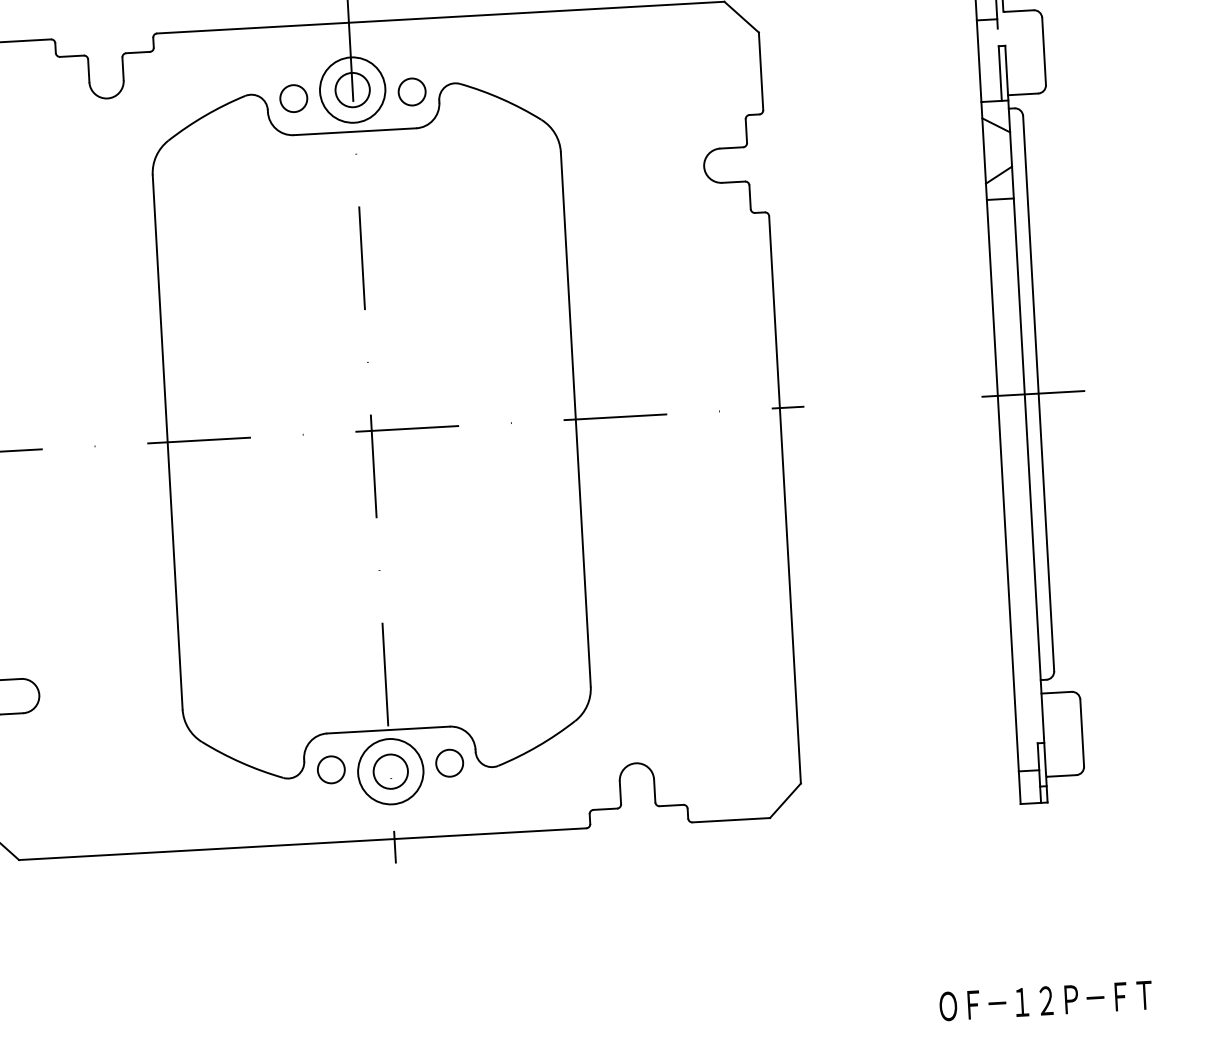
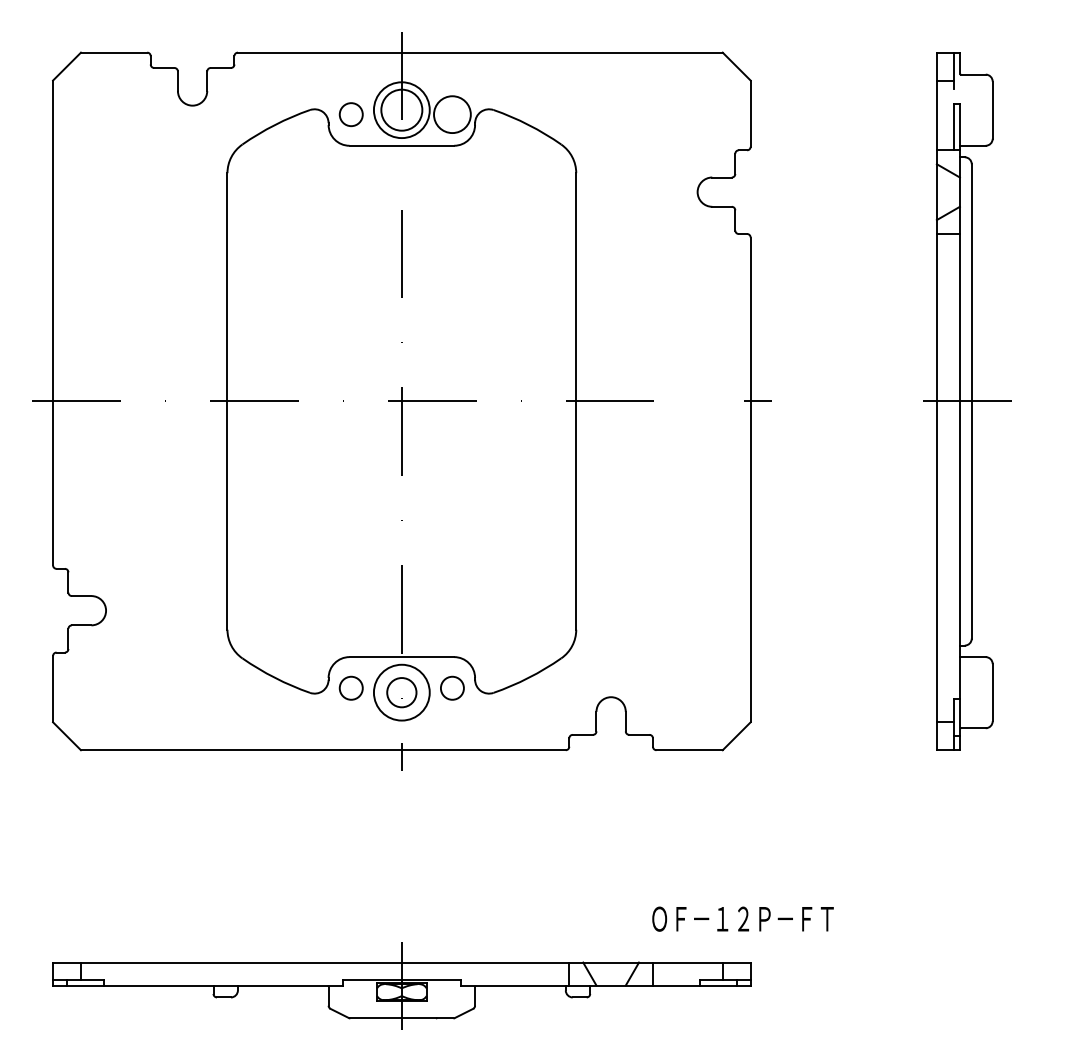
circle: (352, 89) -> (401, 109), size x1.4
circle: (411, 91) -> (451, 114), size x1.6
text: (1045, 1000) -> (742, 918), moved

